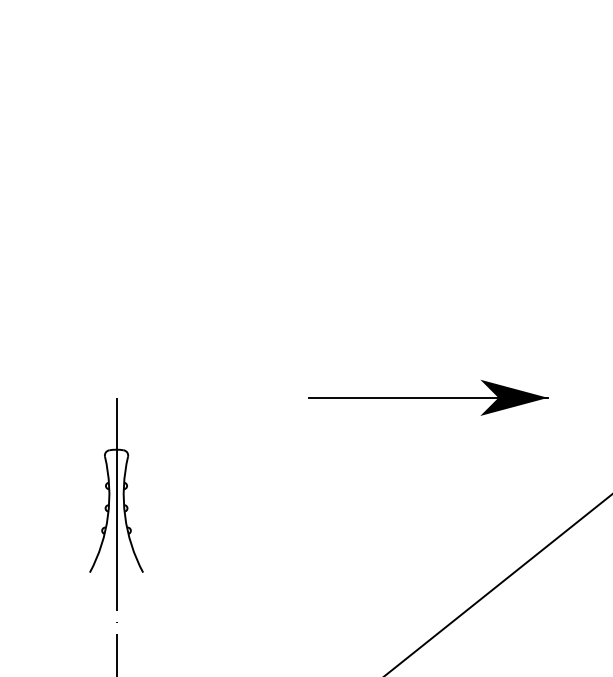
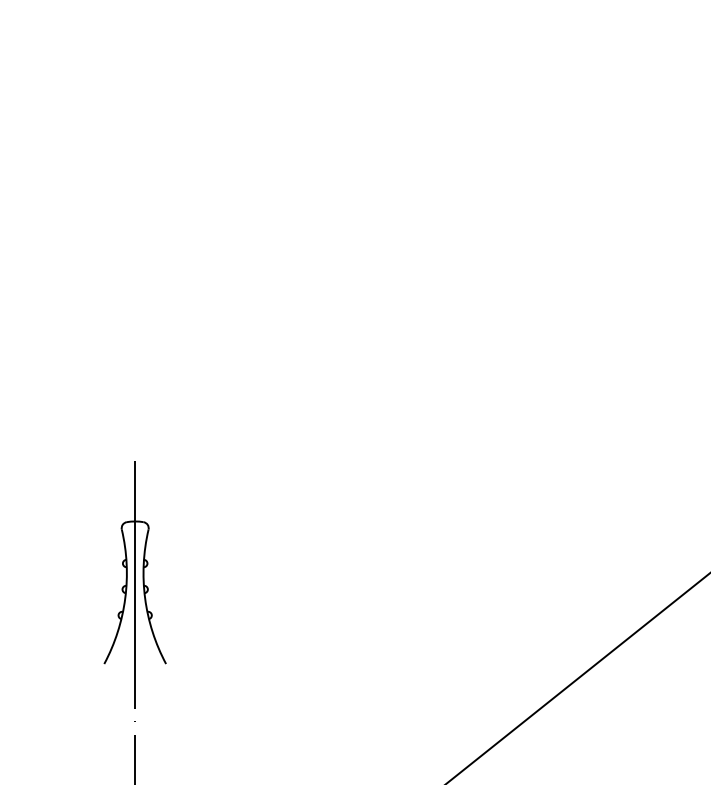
part: (428, 397) -> (496, 460), removed

